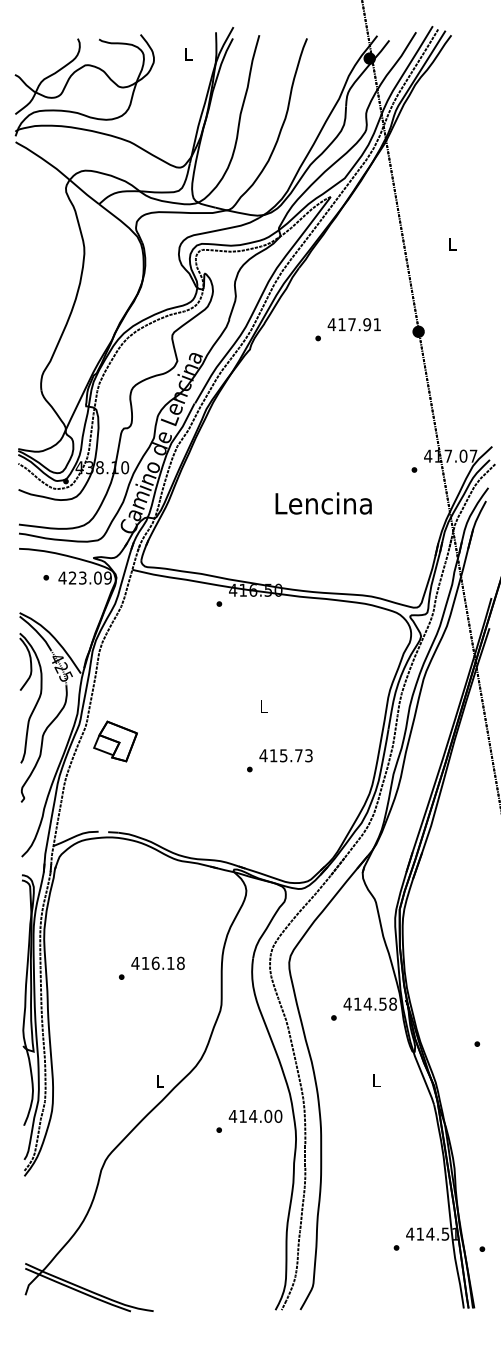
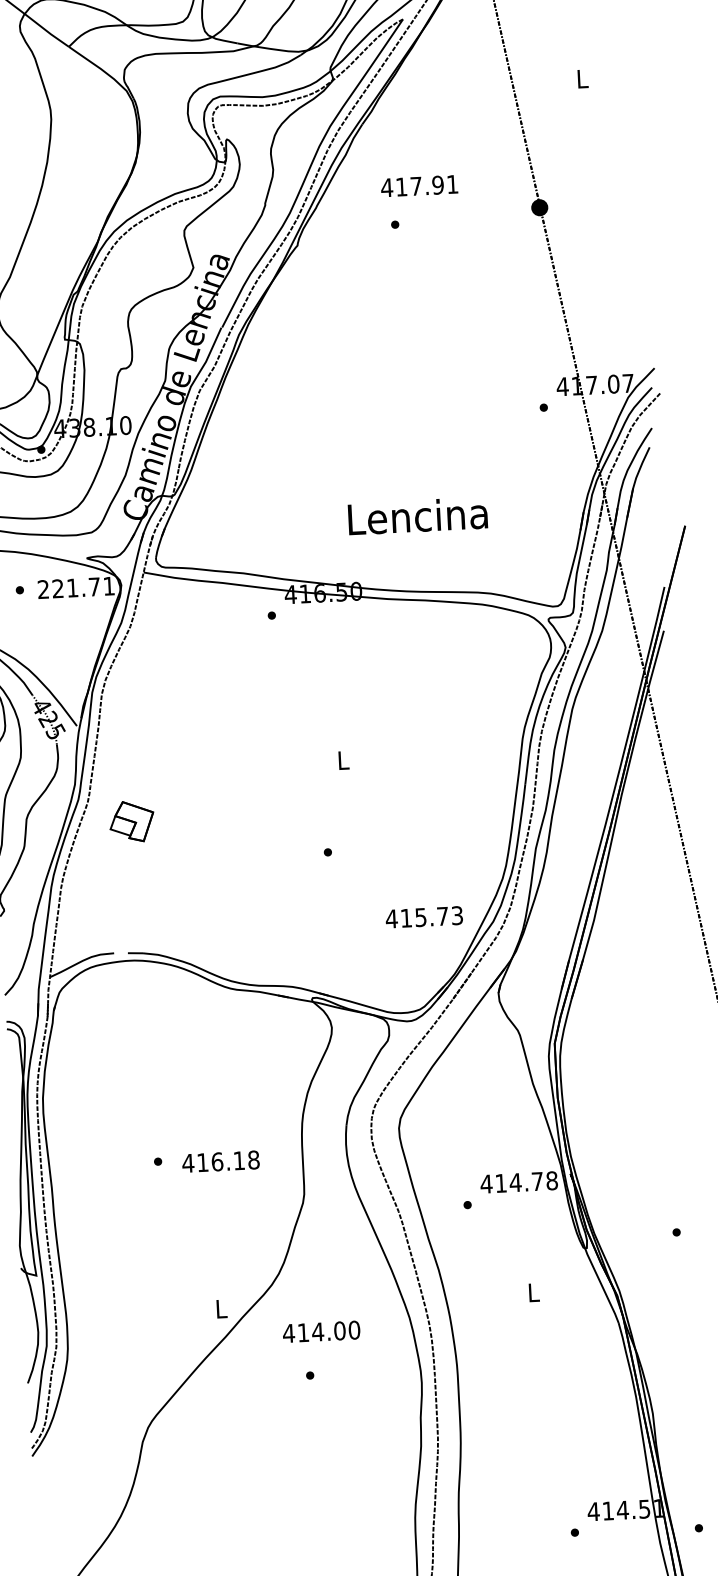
text: (353, 324) -> (418, 185), moved
text: (323, 503) -> (417, 516), moved
text: (84, 577) -> (75, 587), 423.09 -> 221.71
part: (115, 741) -> (131, 821), size x0.7
text: (285, 755) -> (423, 917), moved
text: (157, 962) -> (220, 1160), moved
text: (382, 1003) -> (536, 1180), 414.58 -> 414.78
text: (255, 1115) -> (321, 1330), moved

